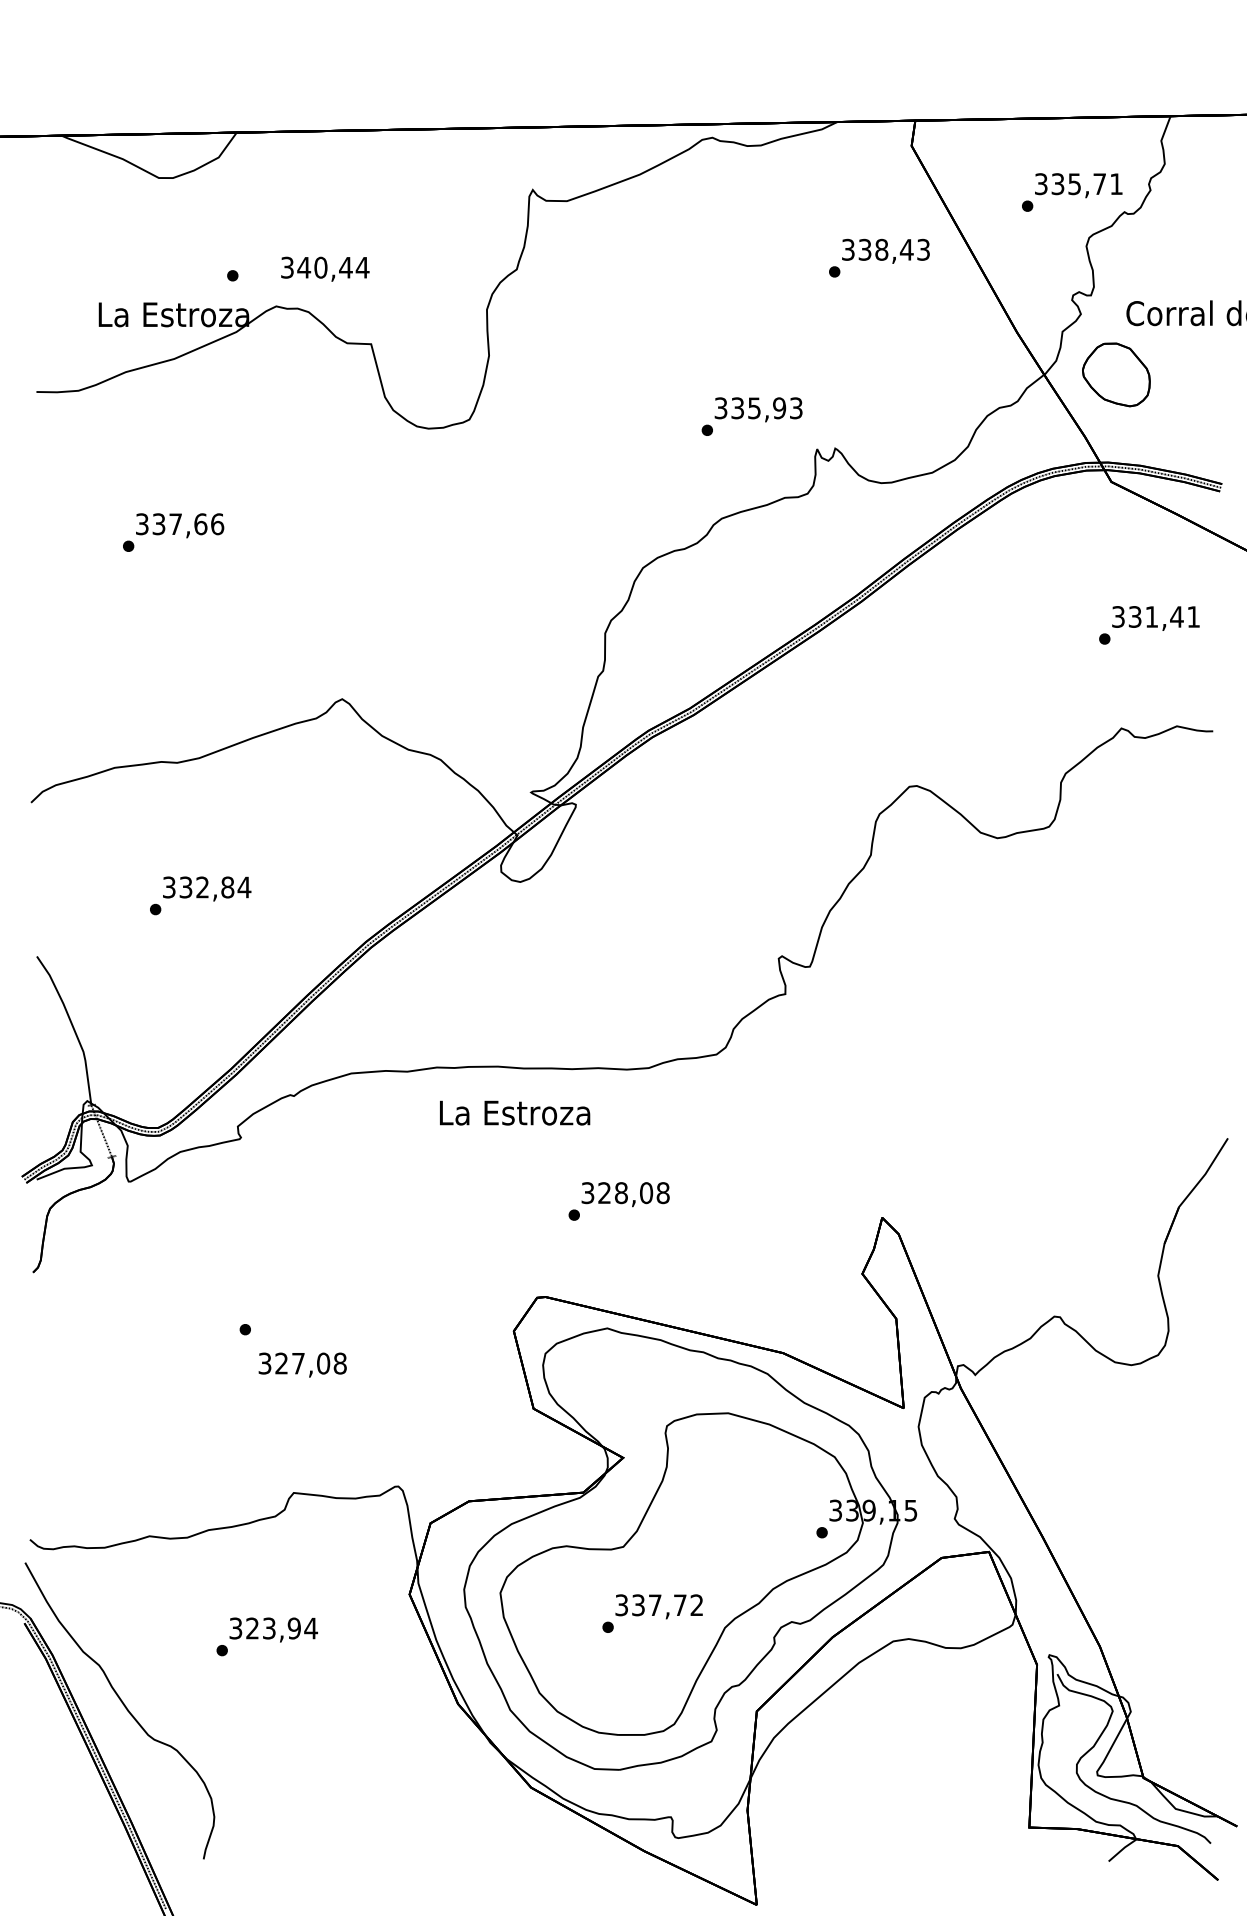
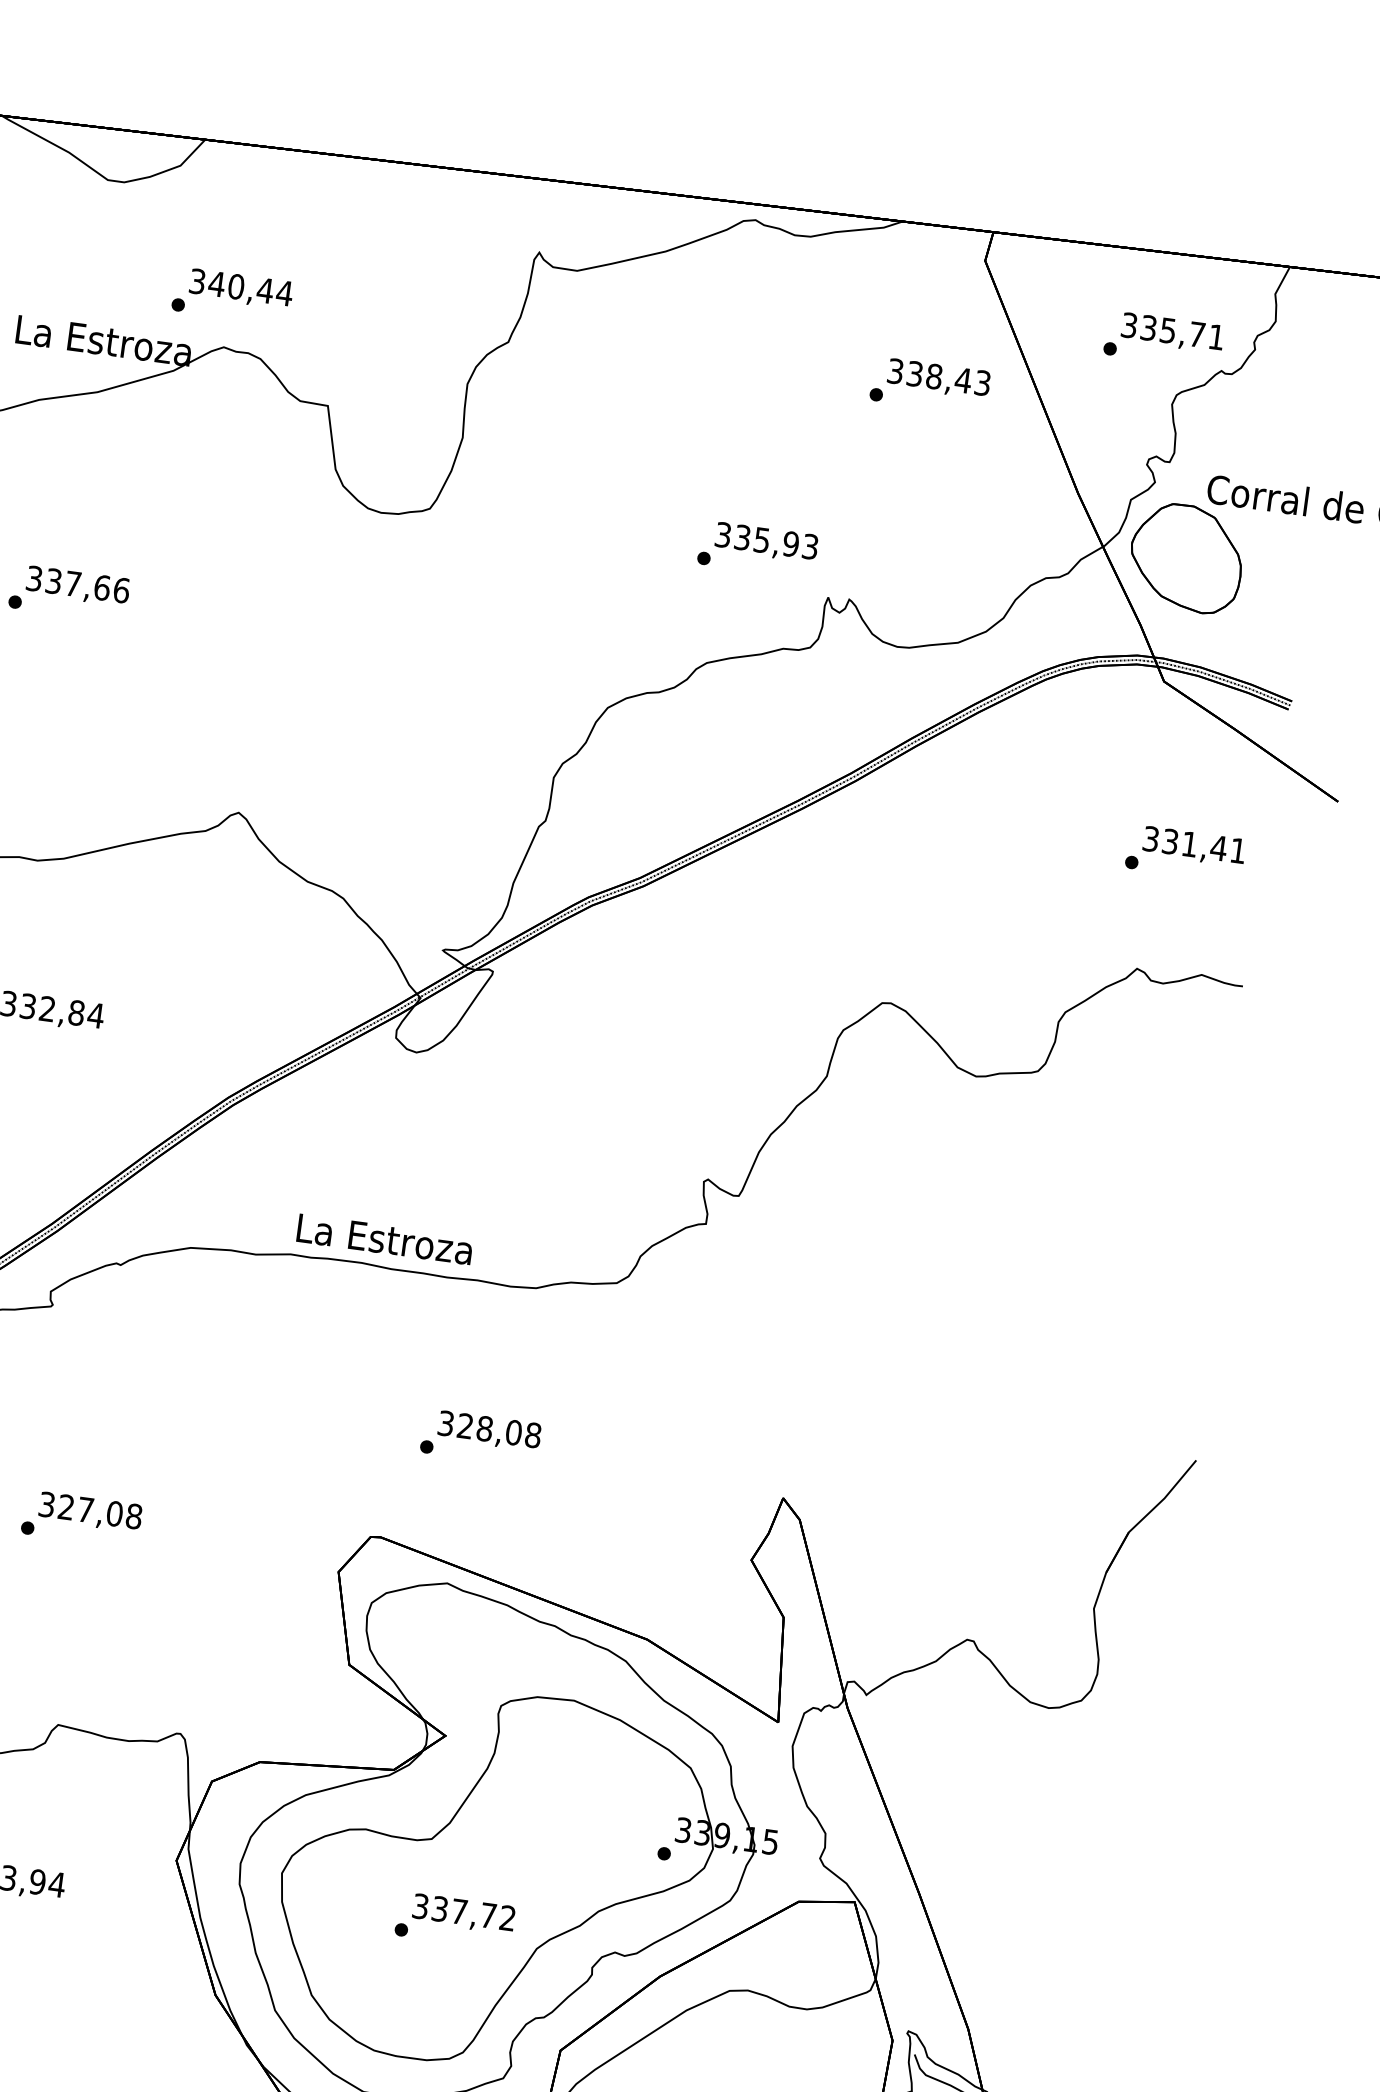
text: (325, 268) -> (241, 288), moved
part: (1116, 374) -> (1186, 557), size x1.43
text: (515, 1112) -> (385, 1238), moved
text: (302, 1364) -> (90, 1511), moved

